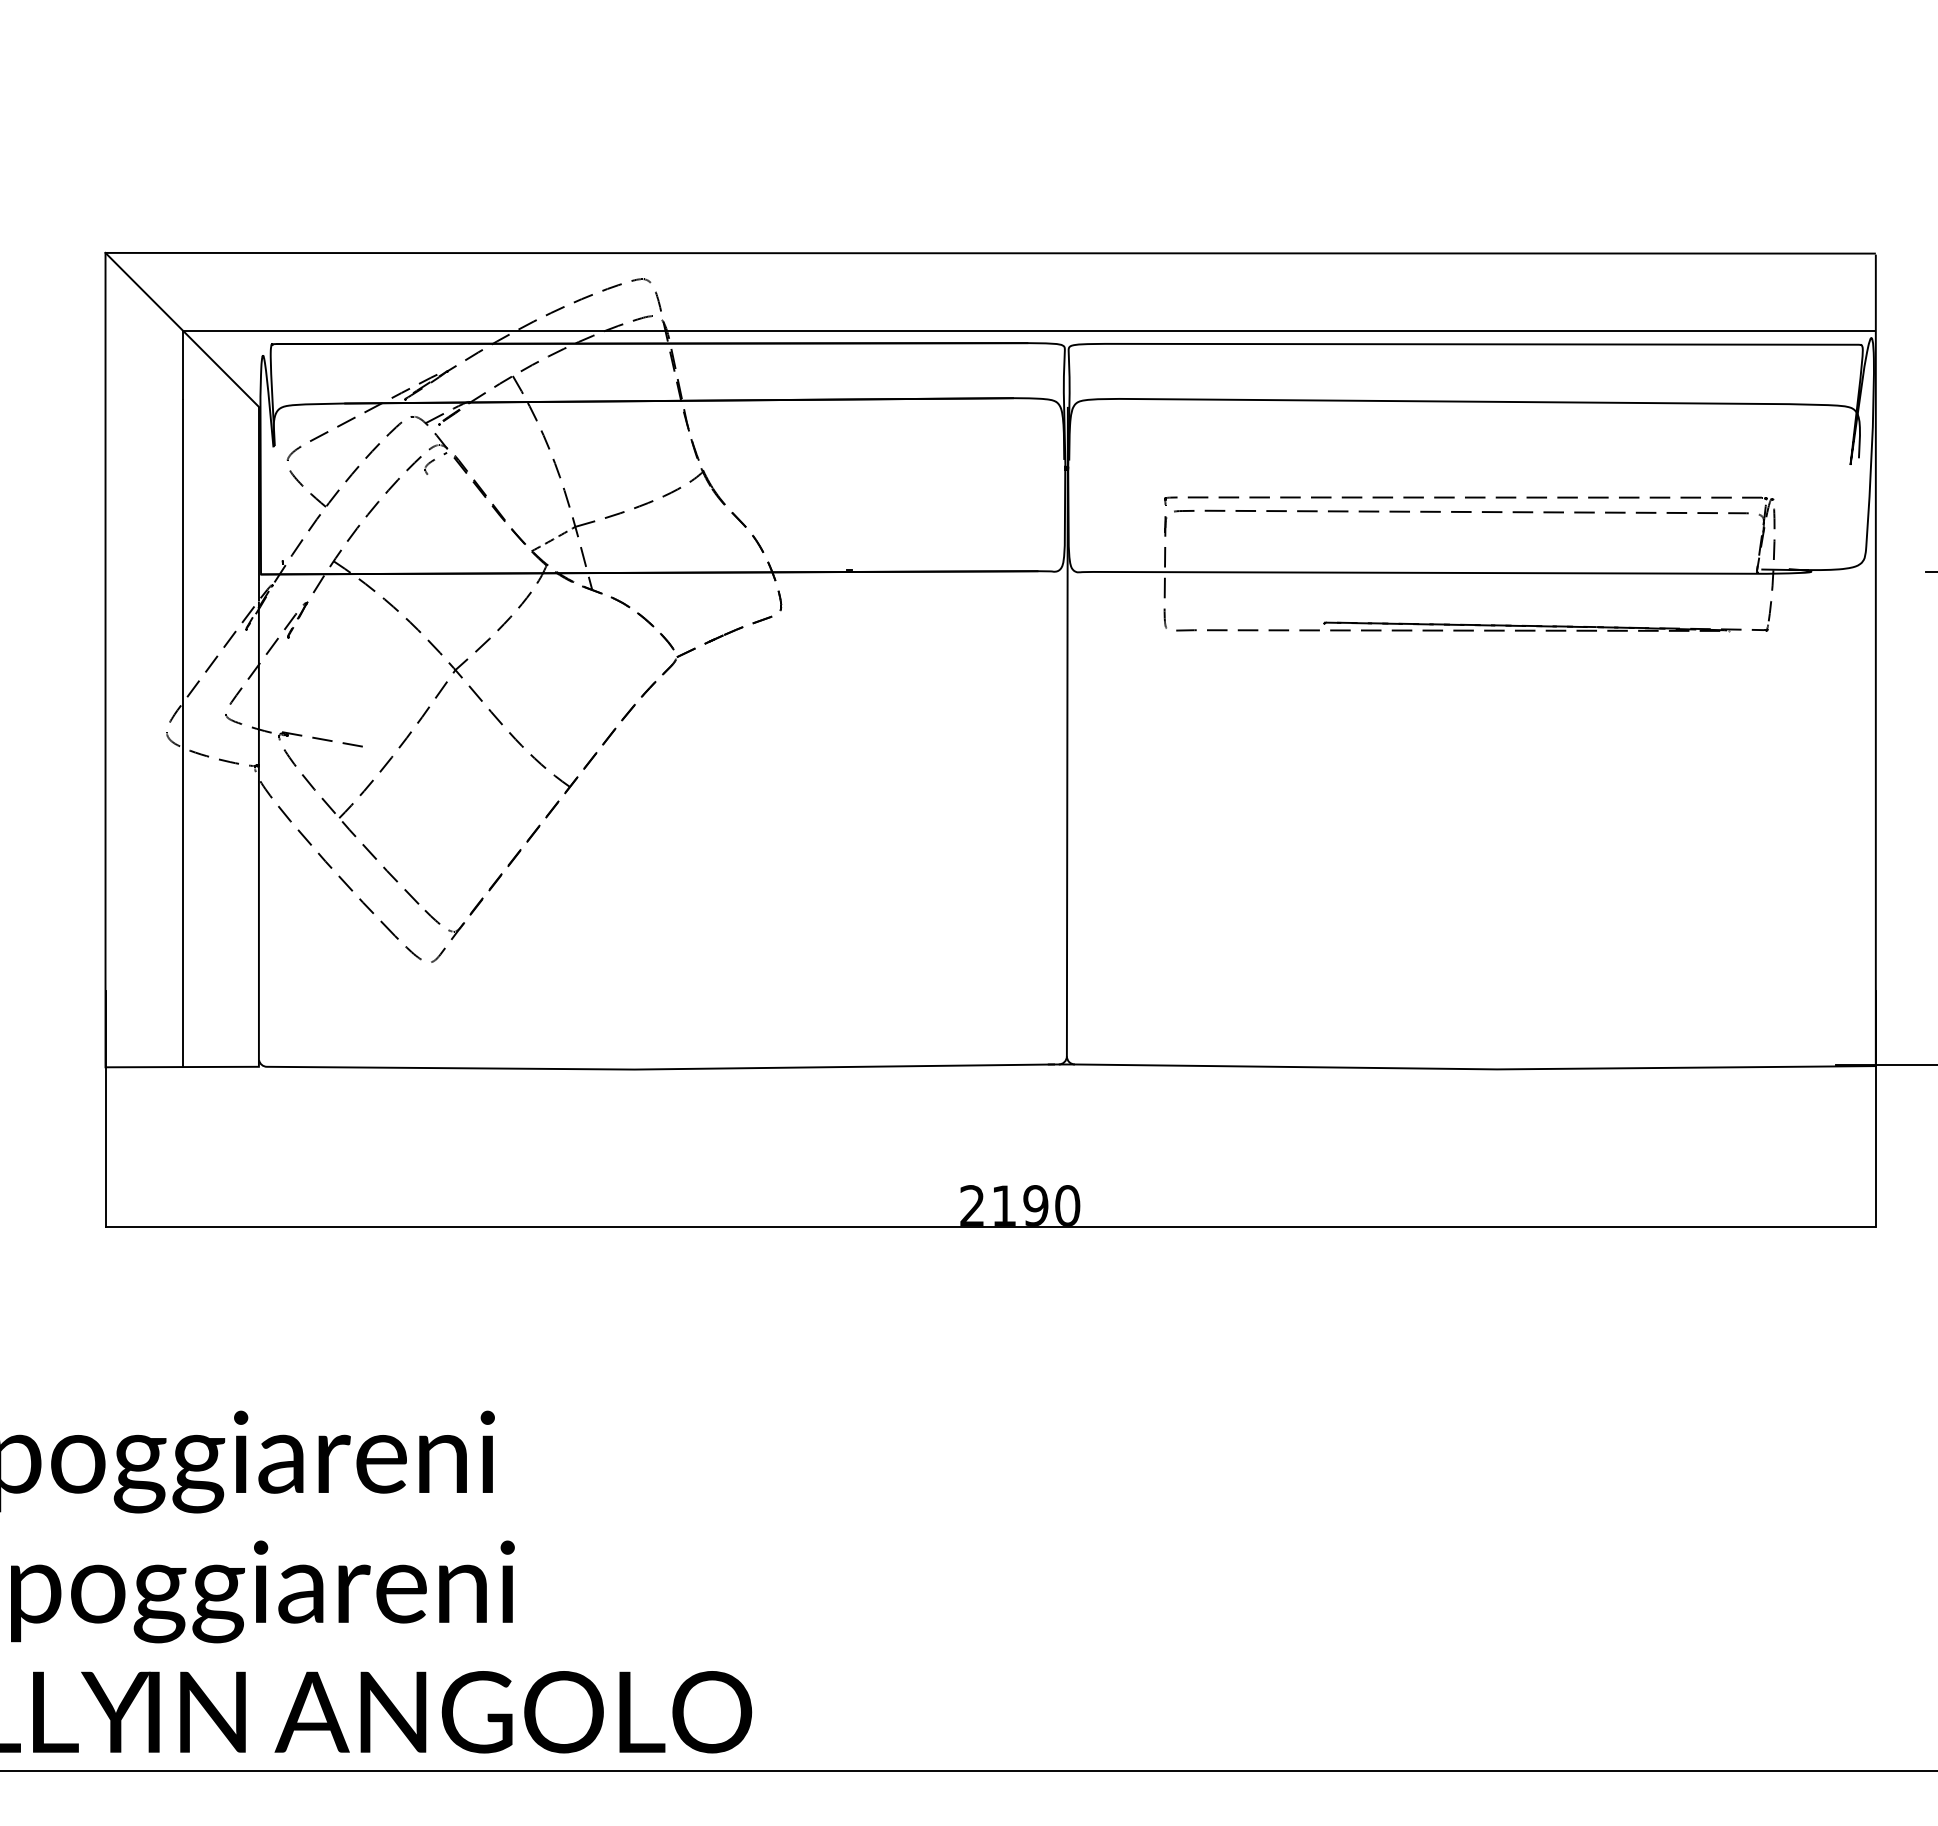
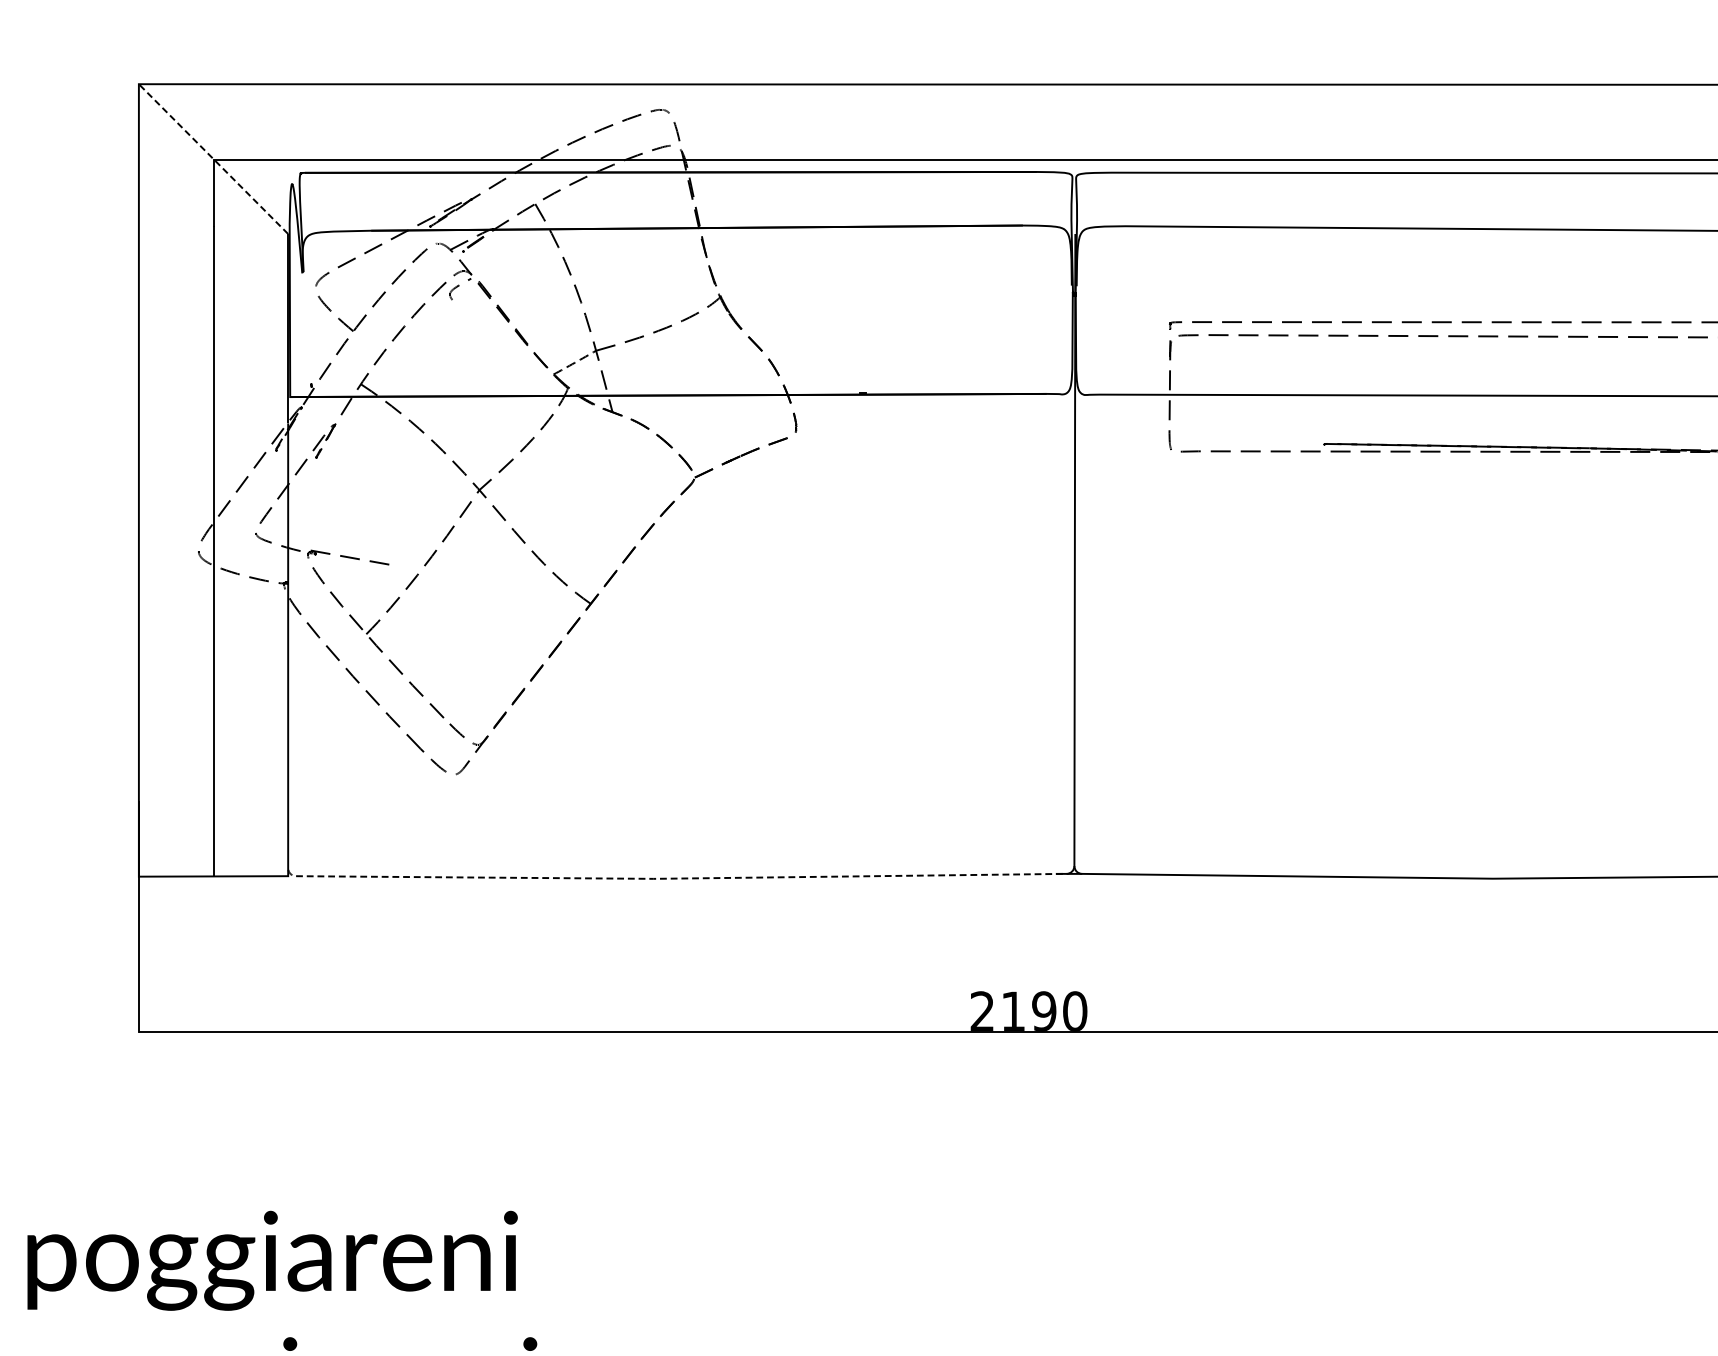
line: (182, 329) -> (213, 158), solid -> dashed
line: (652, 1069) -> (671, 878), solid -> dashed

